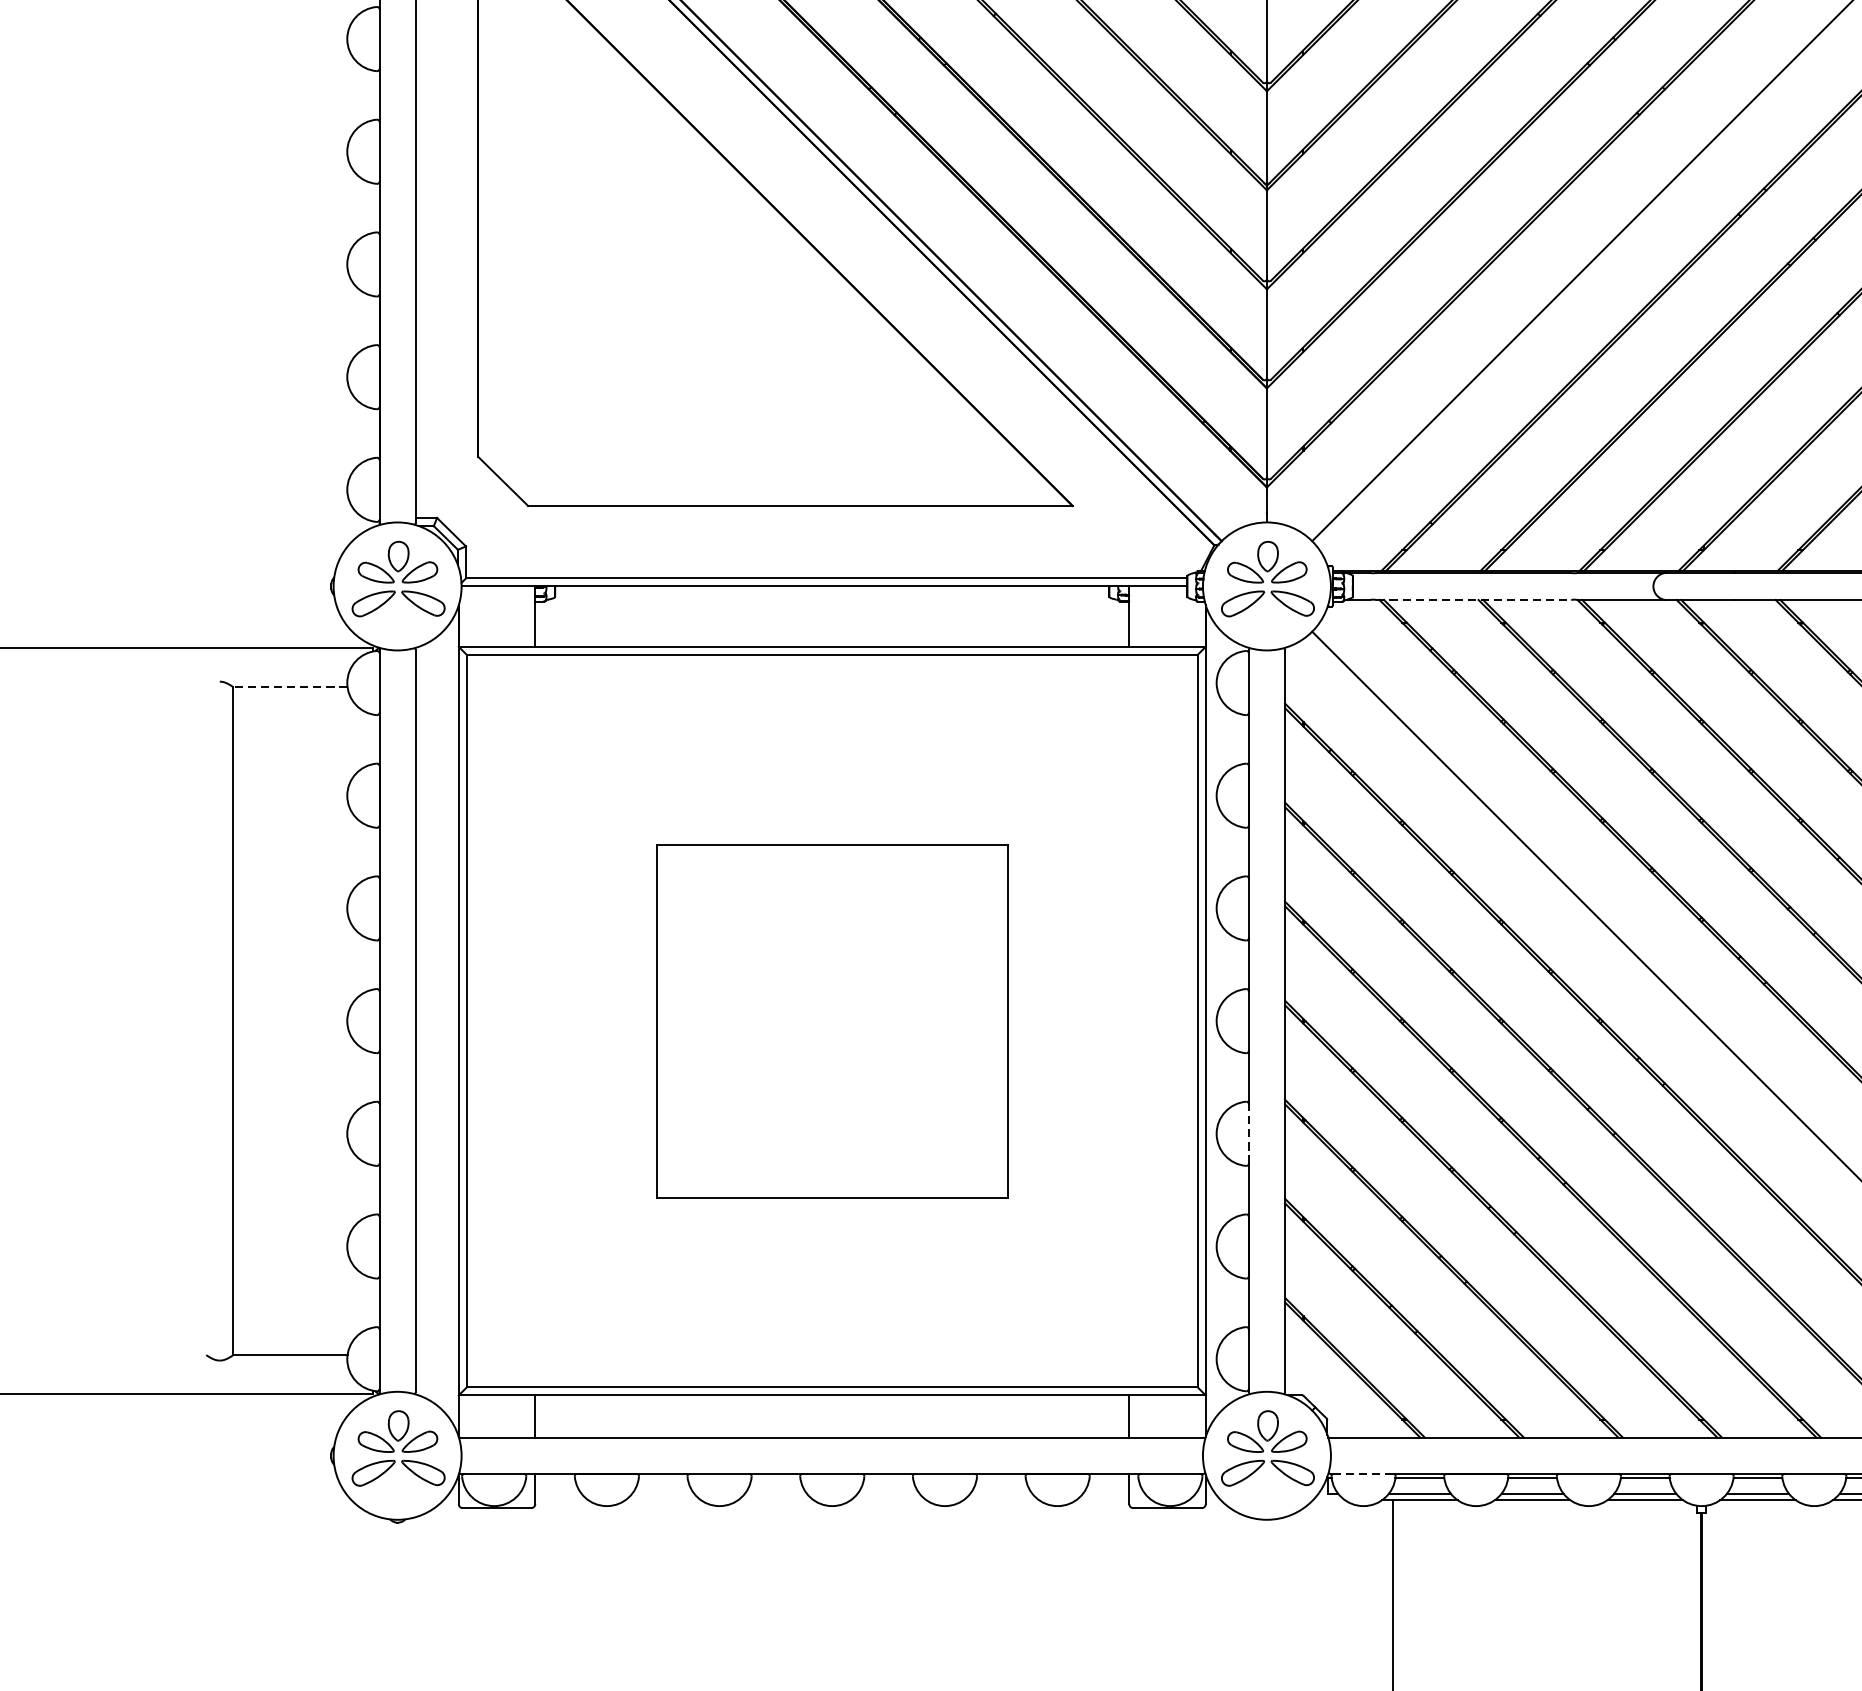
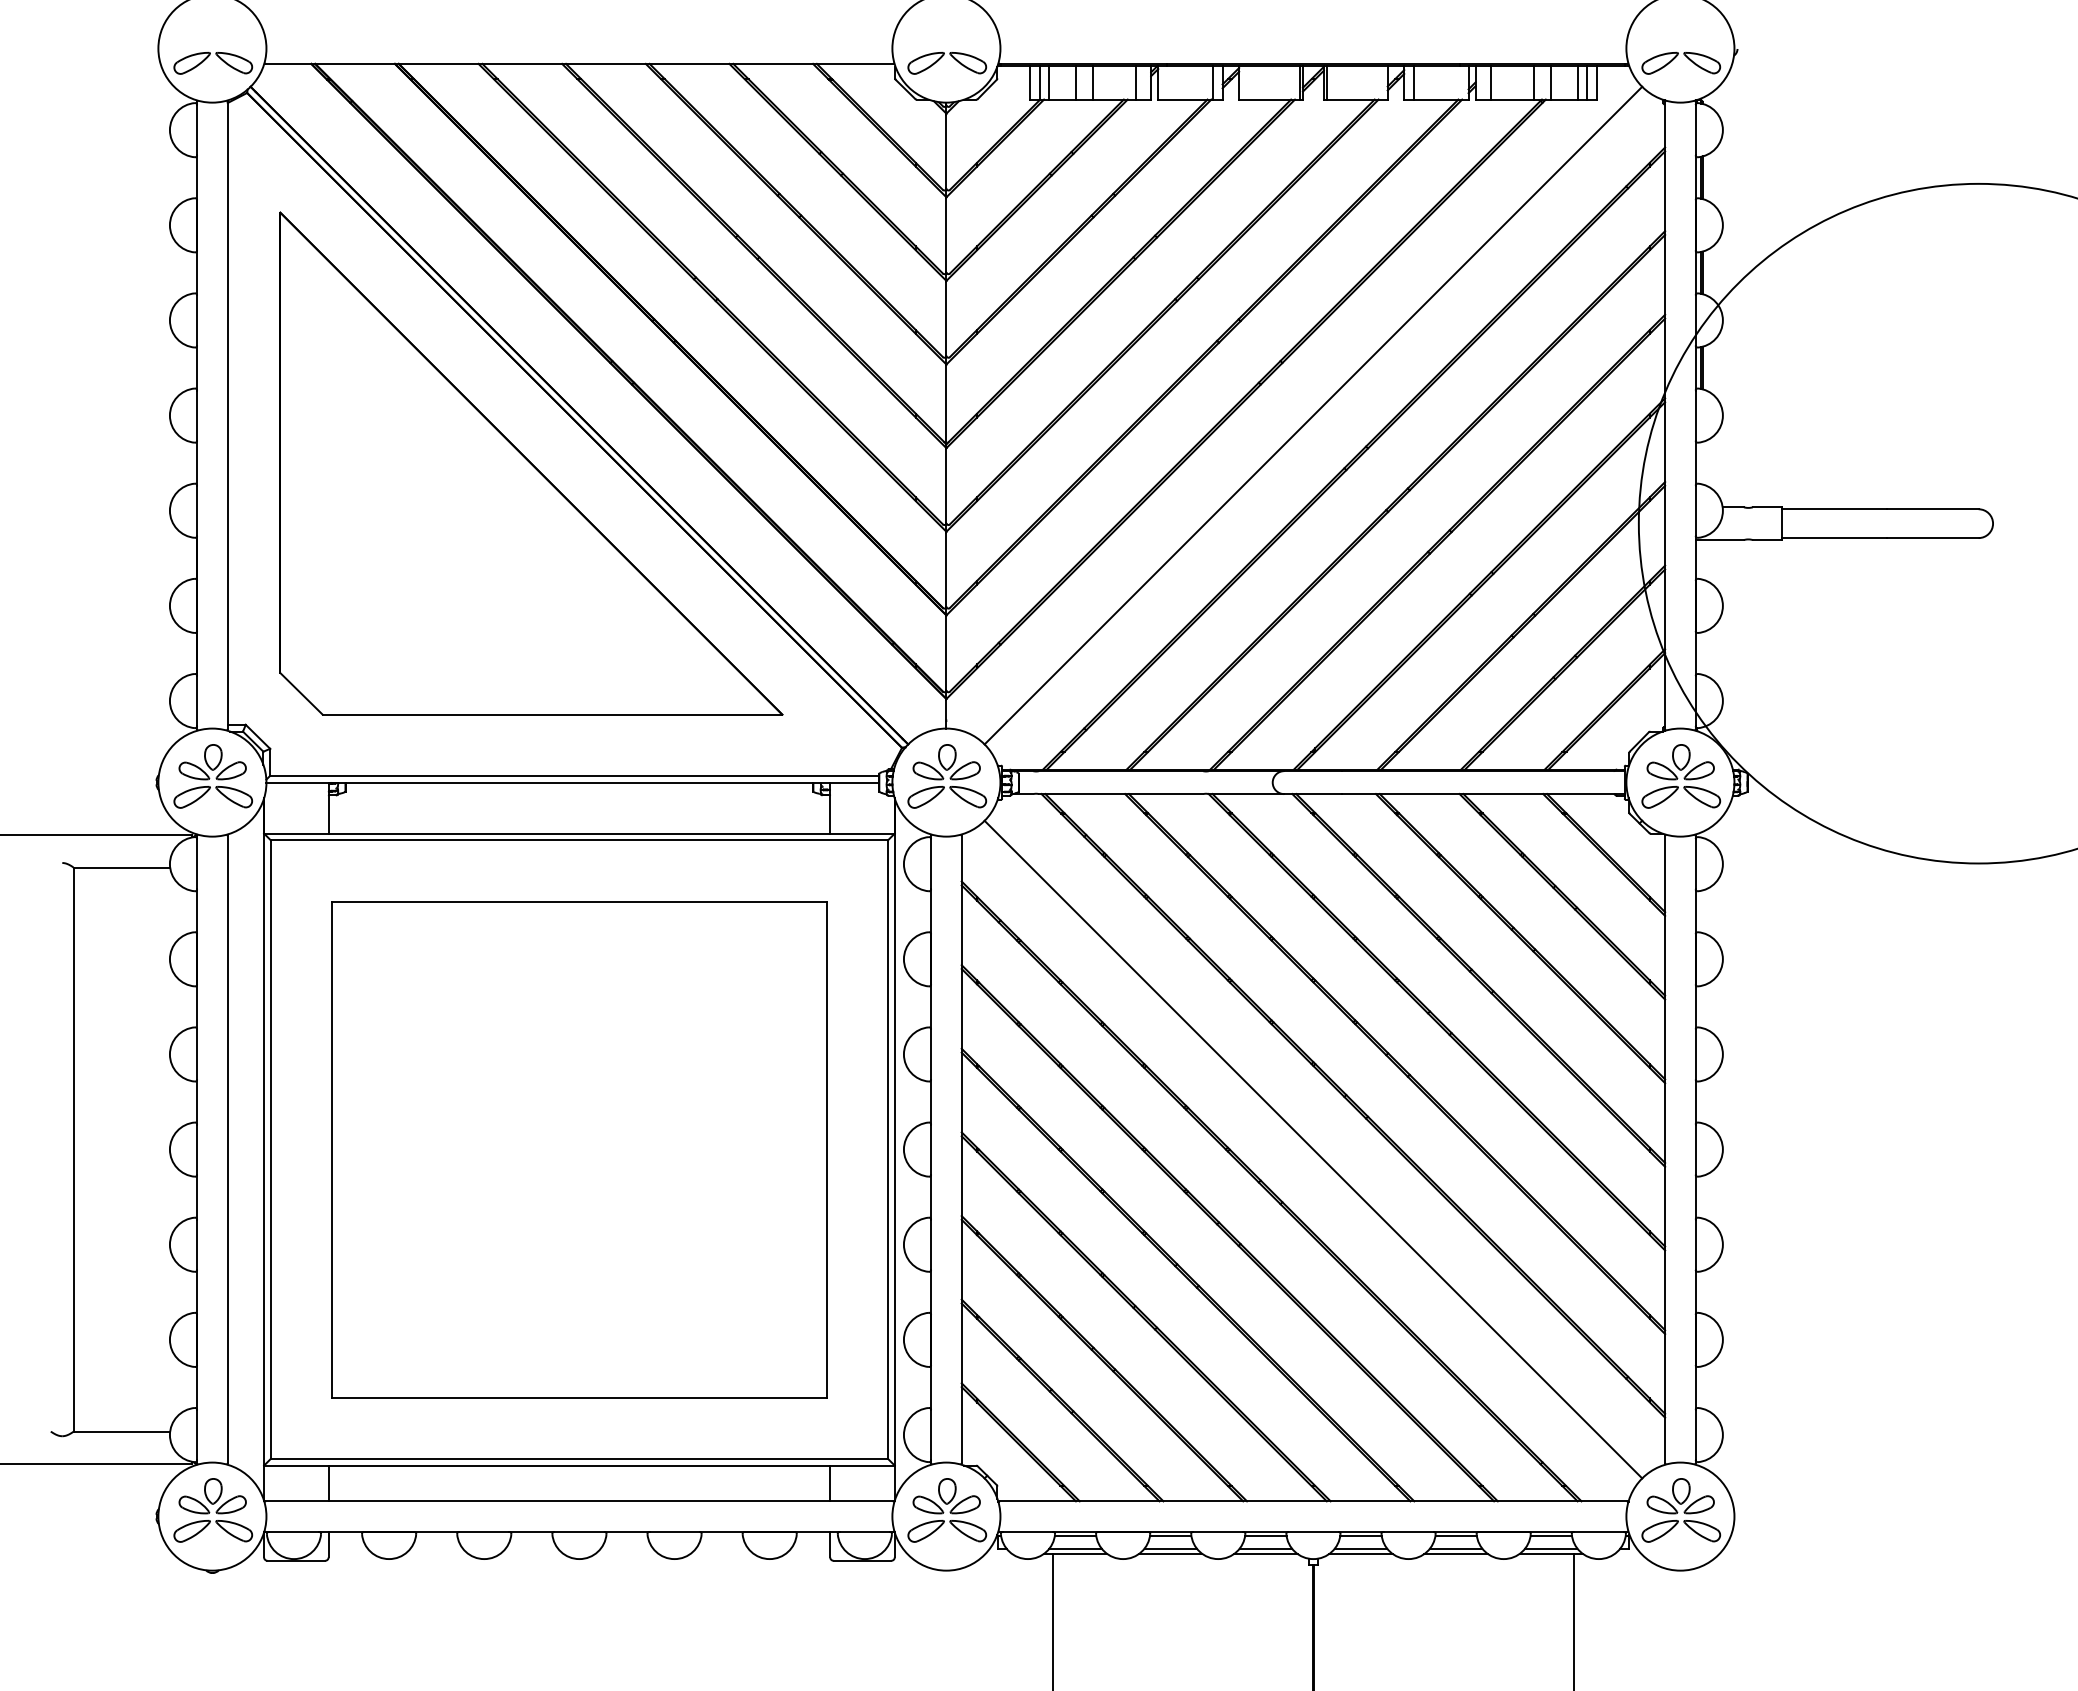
line: (1474, 600) -> (1121, 794), dashed -> solid
line: (289, 686) -> (121, 867), dashed -> solid
part: (832, 1020) -> (579, 1149), size x1.67
line: (1249, 1133) -> (931, 1244), dashed -> solid
line: (1362, 1473) -> (1027, 1531), dashed -> solid

